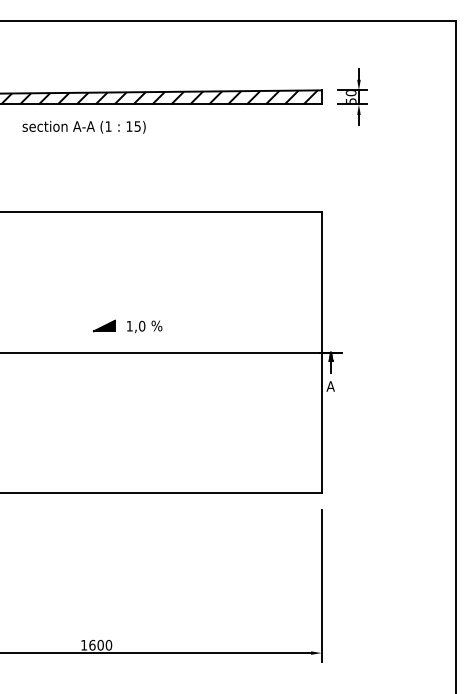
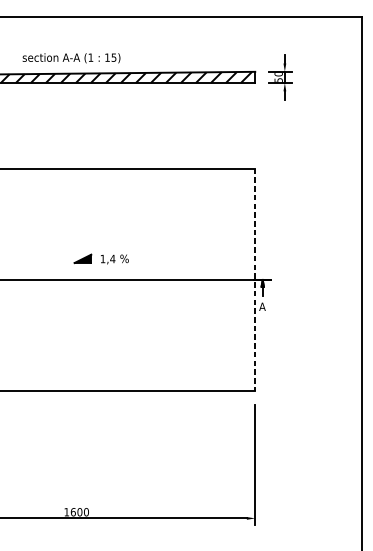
text: (83, 126) -> (71, 57), moved
text: (141, 325) -> (112, 258), 1,0 -> 1,4
line: (321, 353) -> (255, 280), solid -> dashed

